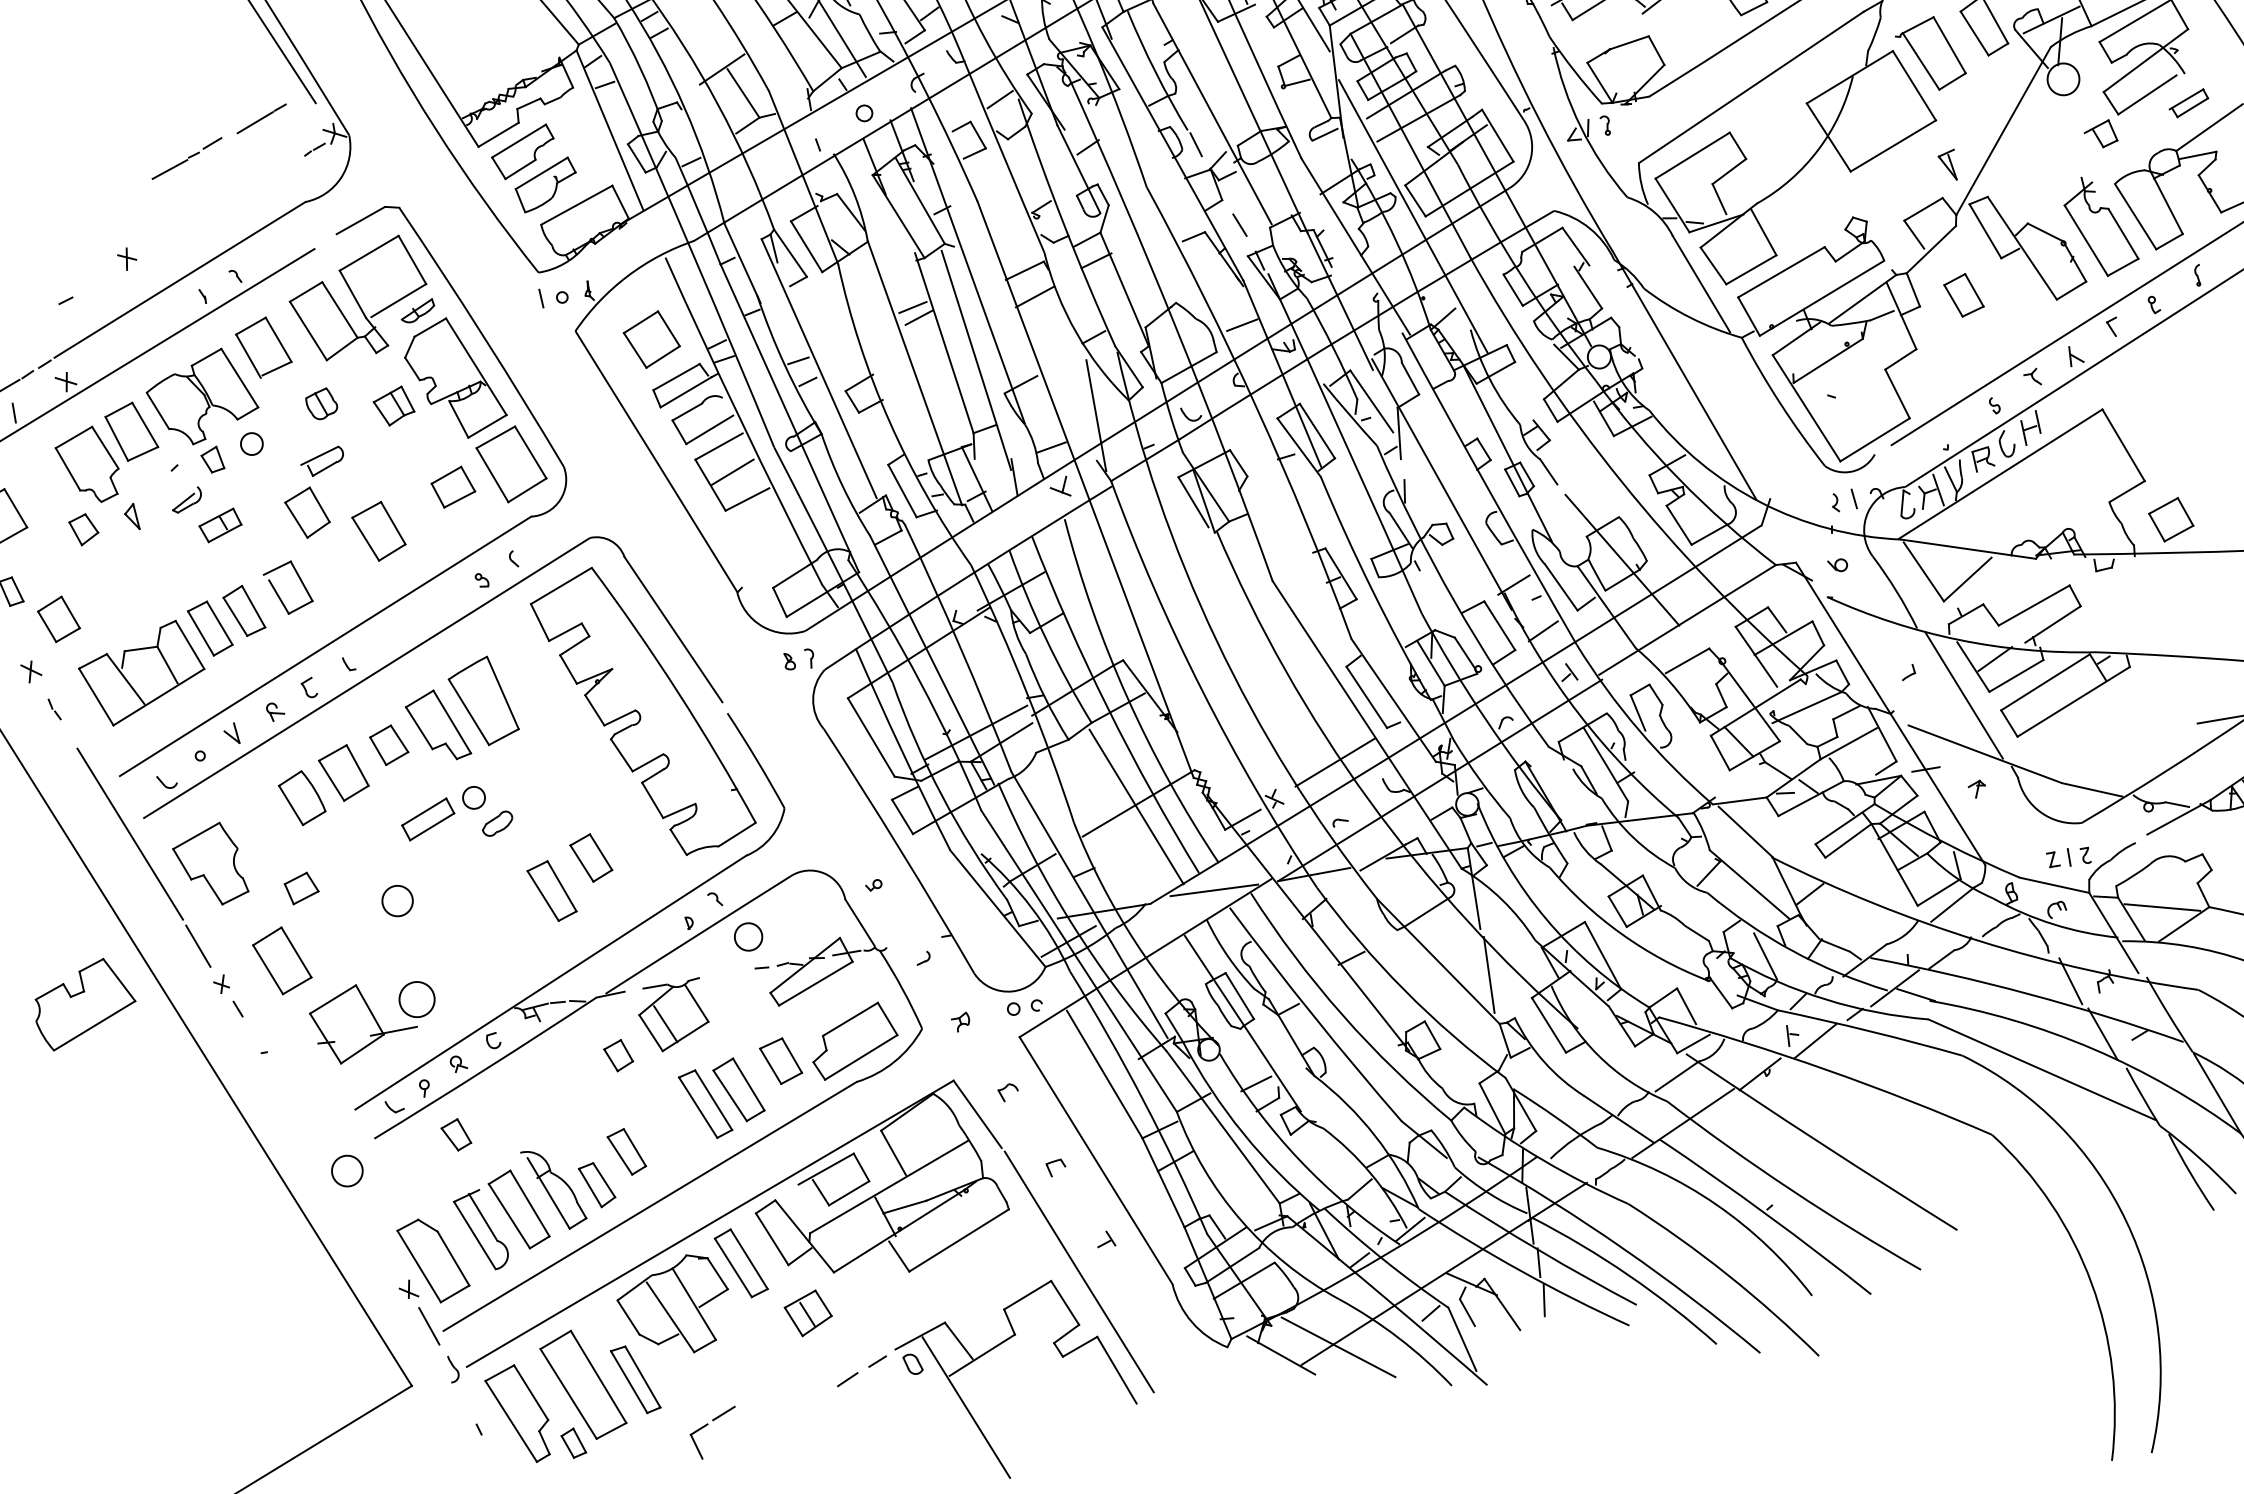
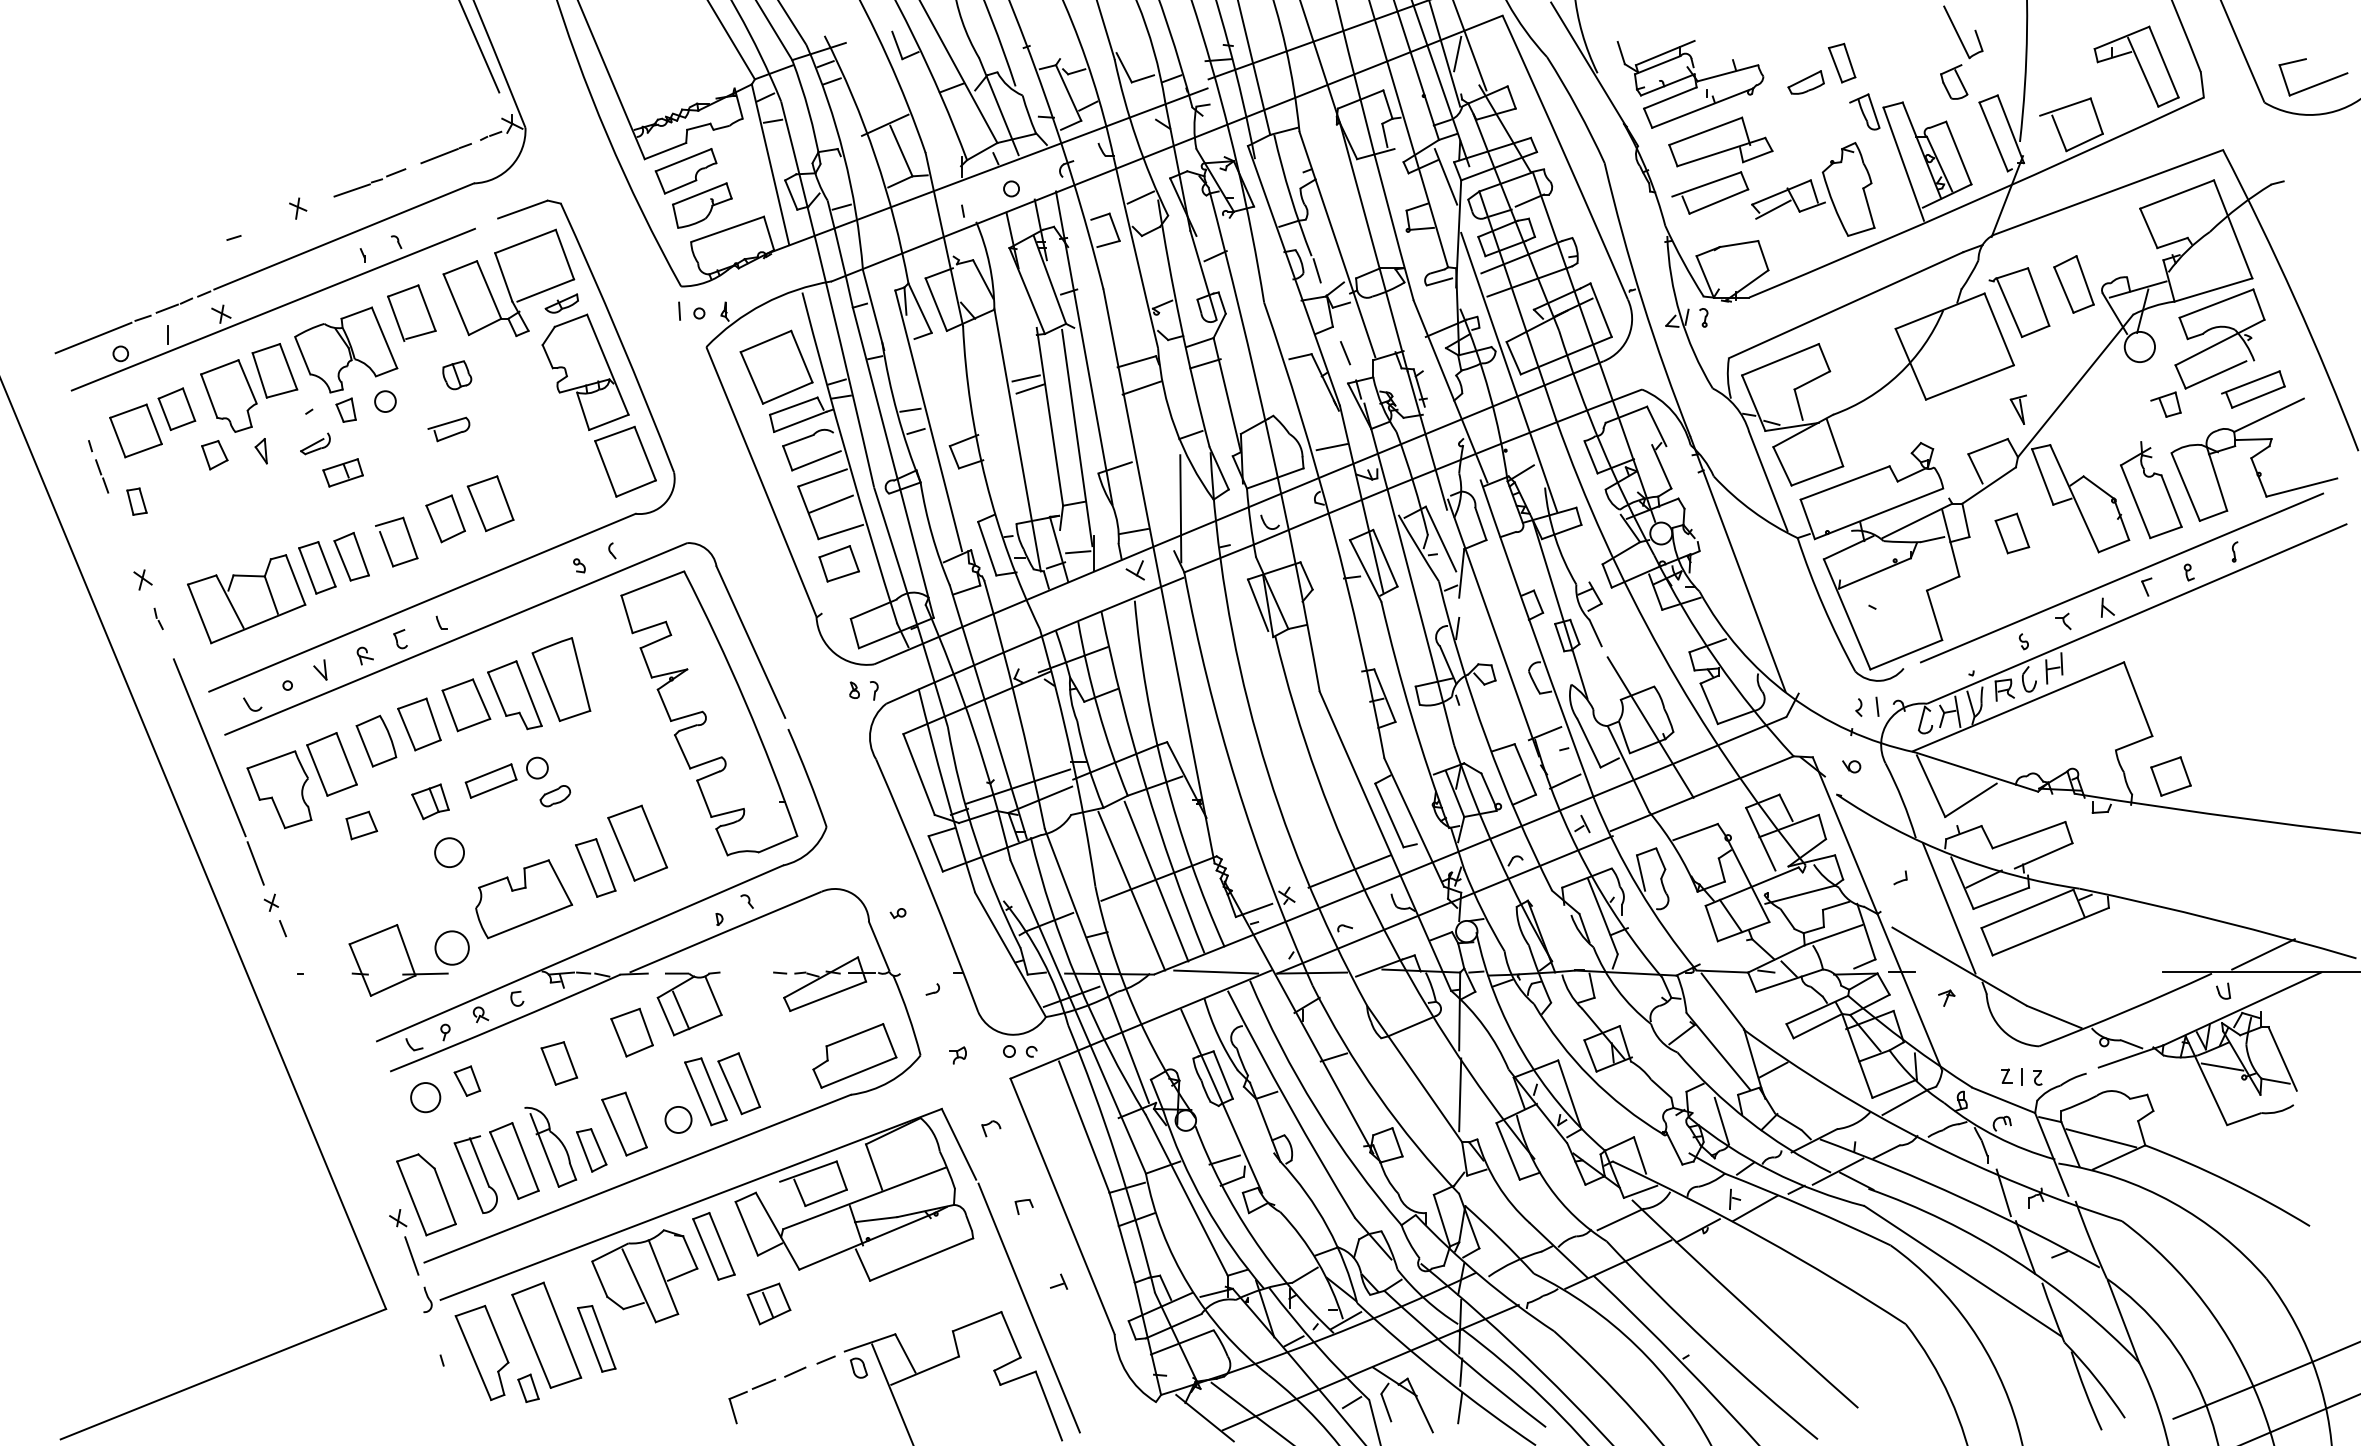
part: (2188, 103) -> (2253, 389), size x1.67
line: (261, 118) -> (445, 153), moved
part: (186, 158) -> (369, 182), moved
part: (651, 338) -> (776, 366), size x1.43
part: (393, 406) -> (430, 801), moved
line: (997, 479) -> (1078, 552), added
part: (452, 486) -> (838, 563), moved
part: (307, 512) -> (445, 518), moved
part: (58, 619) -> (176, 409), moved
part: (389, 745) -> (466, 705), size x1.43
line: (1112, 820) -> (1131, 890), added
part: (590, 857) -> (637, 842), size x1.67
circle: (748, 936) -> (678, 1119), moved
part: (281, 961) -> (331, 764), moved
part: (85, 1003) -> (524, 899), moved
part: (618, 1055) -> (631, 1032), size x1.67
part: (781, 1061) -> (559, 1063), moved
part: (626, 1151) -> (624, 1123), size x1.43
circle: (347, 1170) -> (425, 1097), moved
part: (708, 1424) -> (747, 1392), moved

